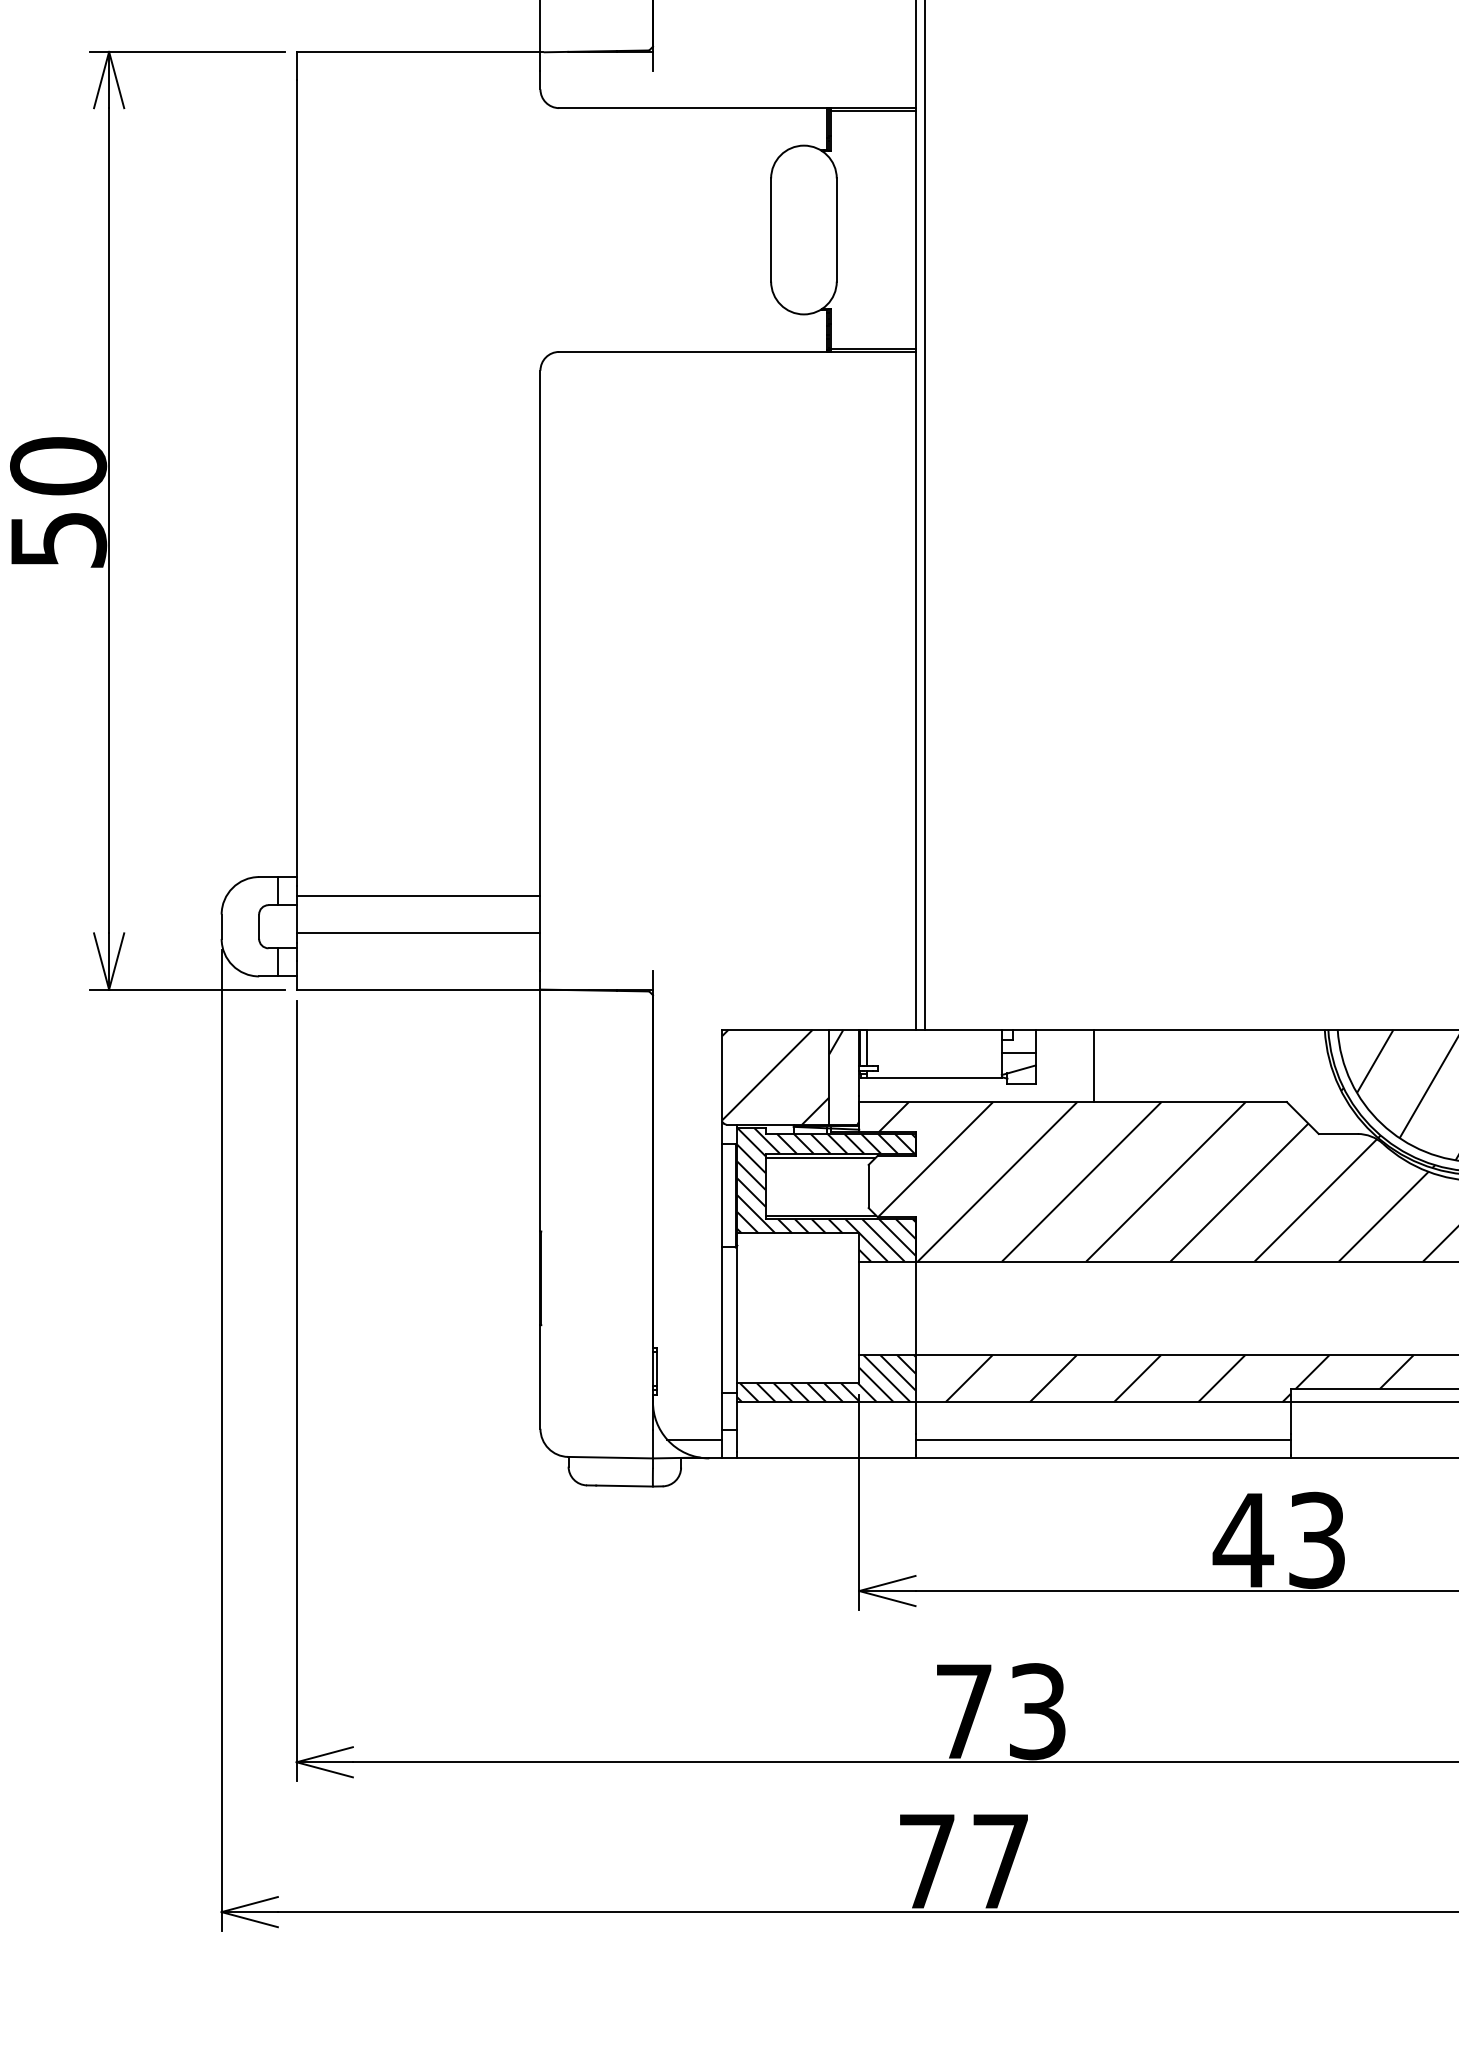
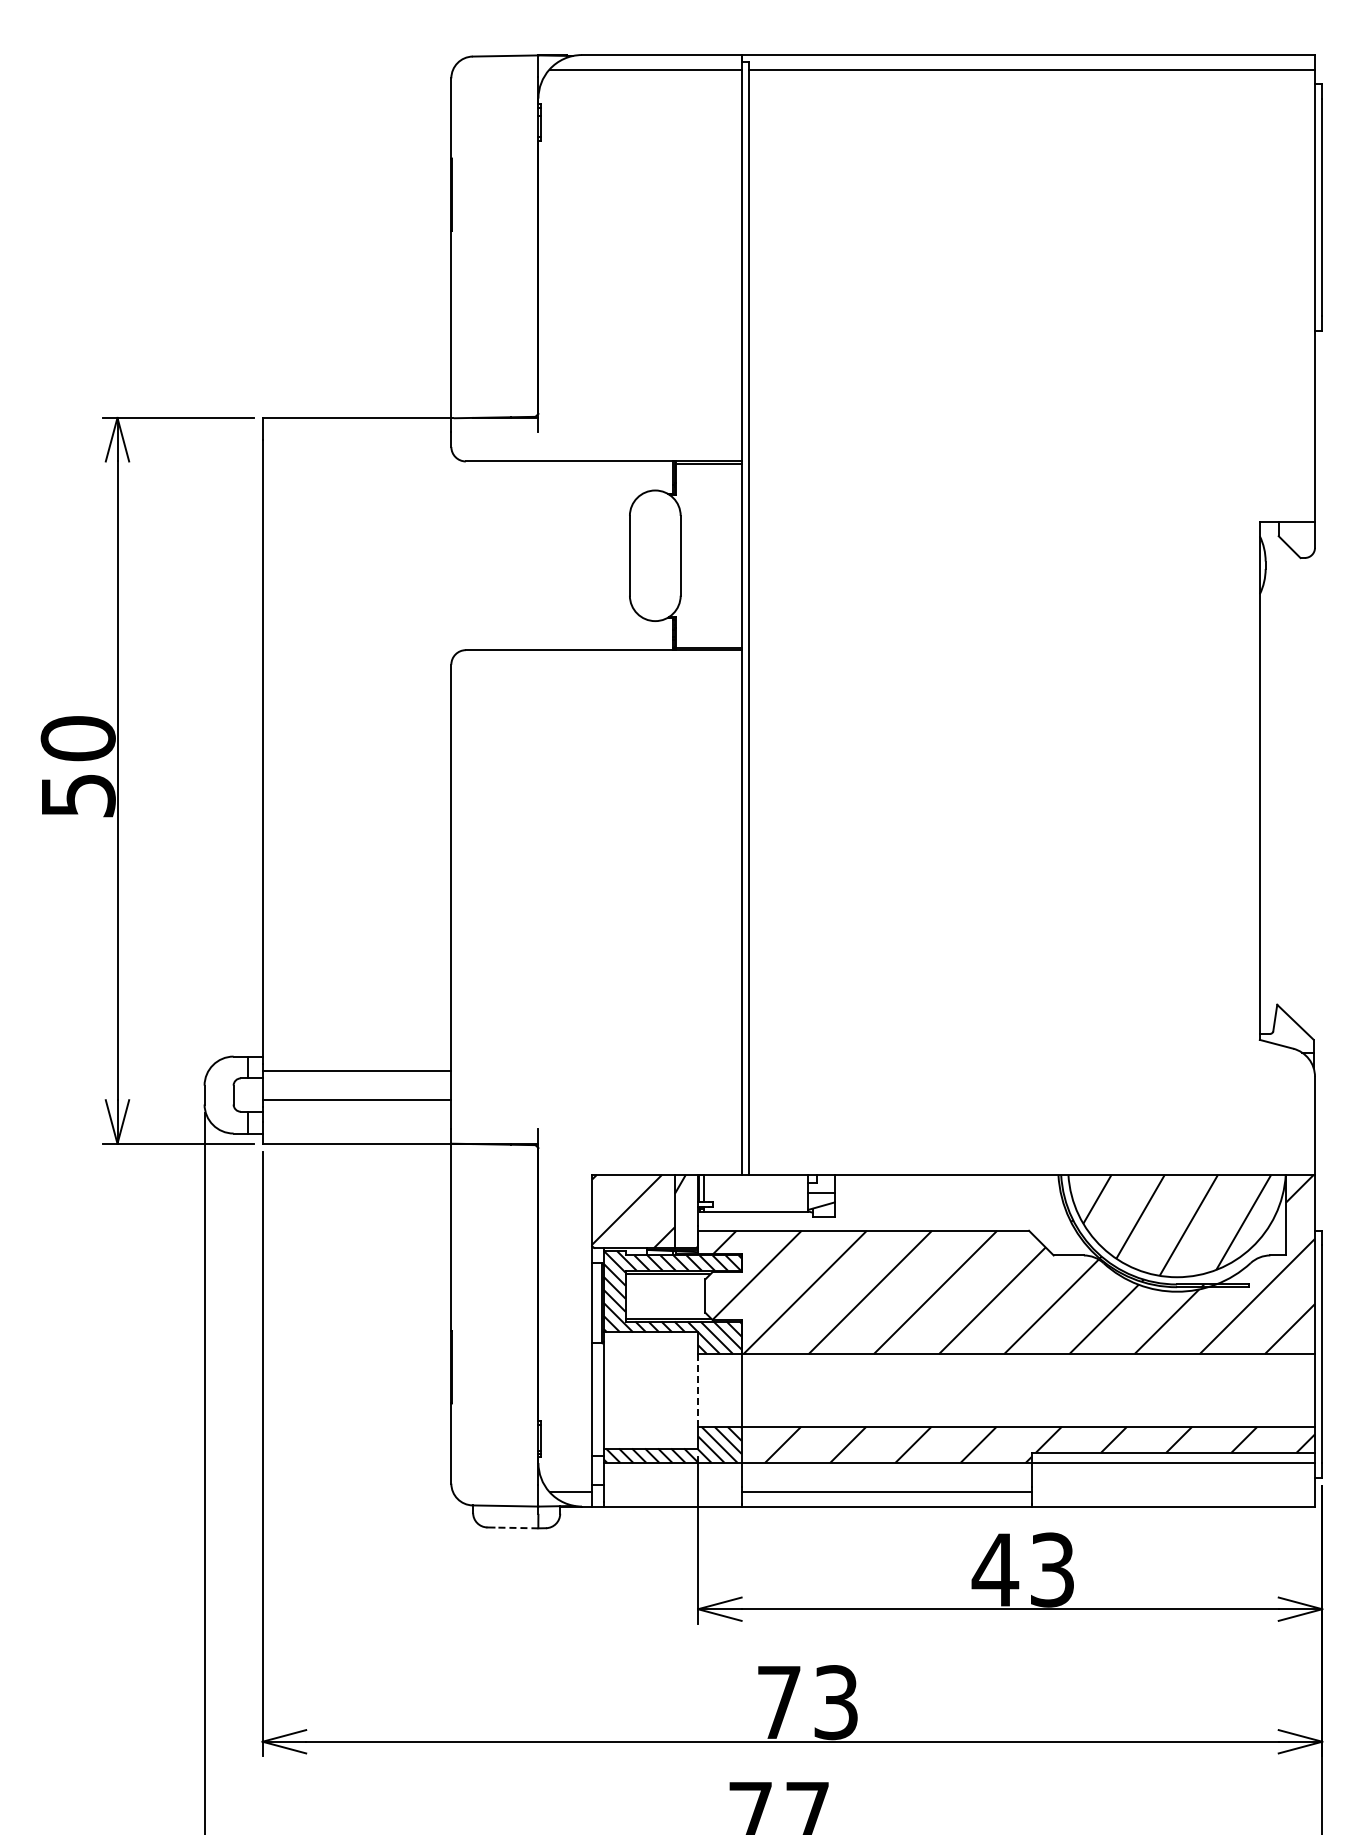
line: (1093, 1065) -> (879, 1202), removed
line: (859, 1308) -> (698, 1390), solid -> dashed
line: (624, 1485) -> (516, 1527), solid -> dashed

